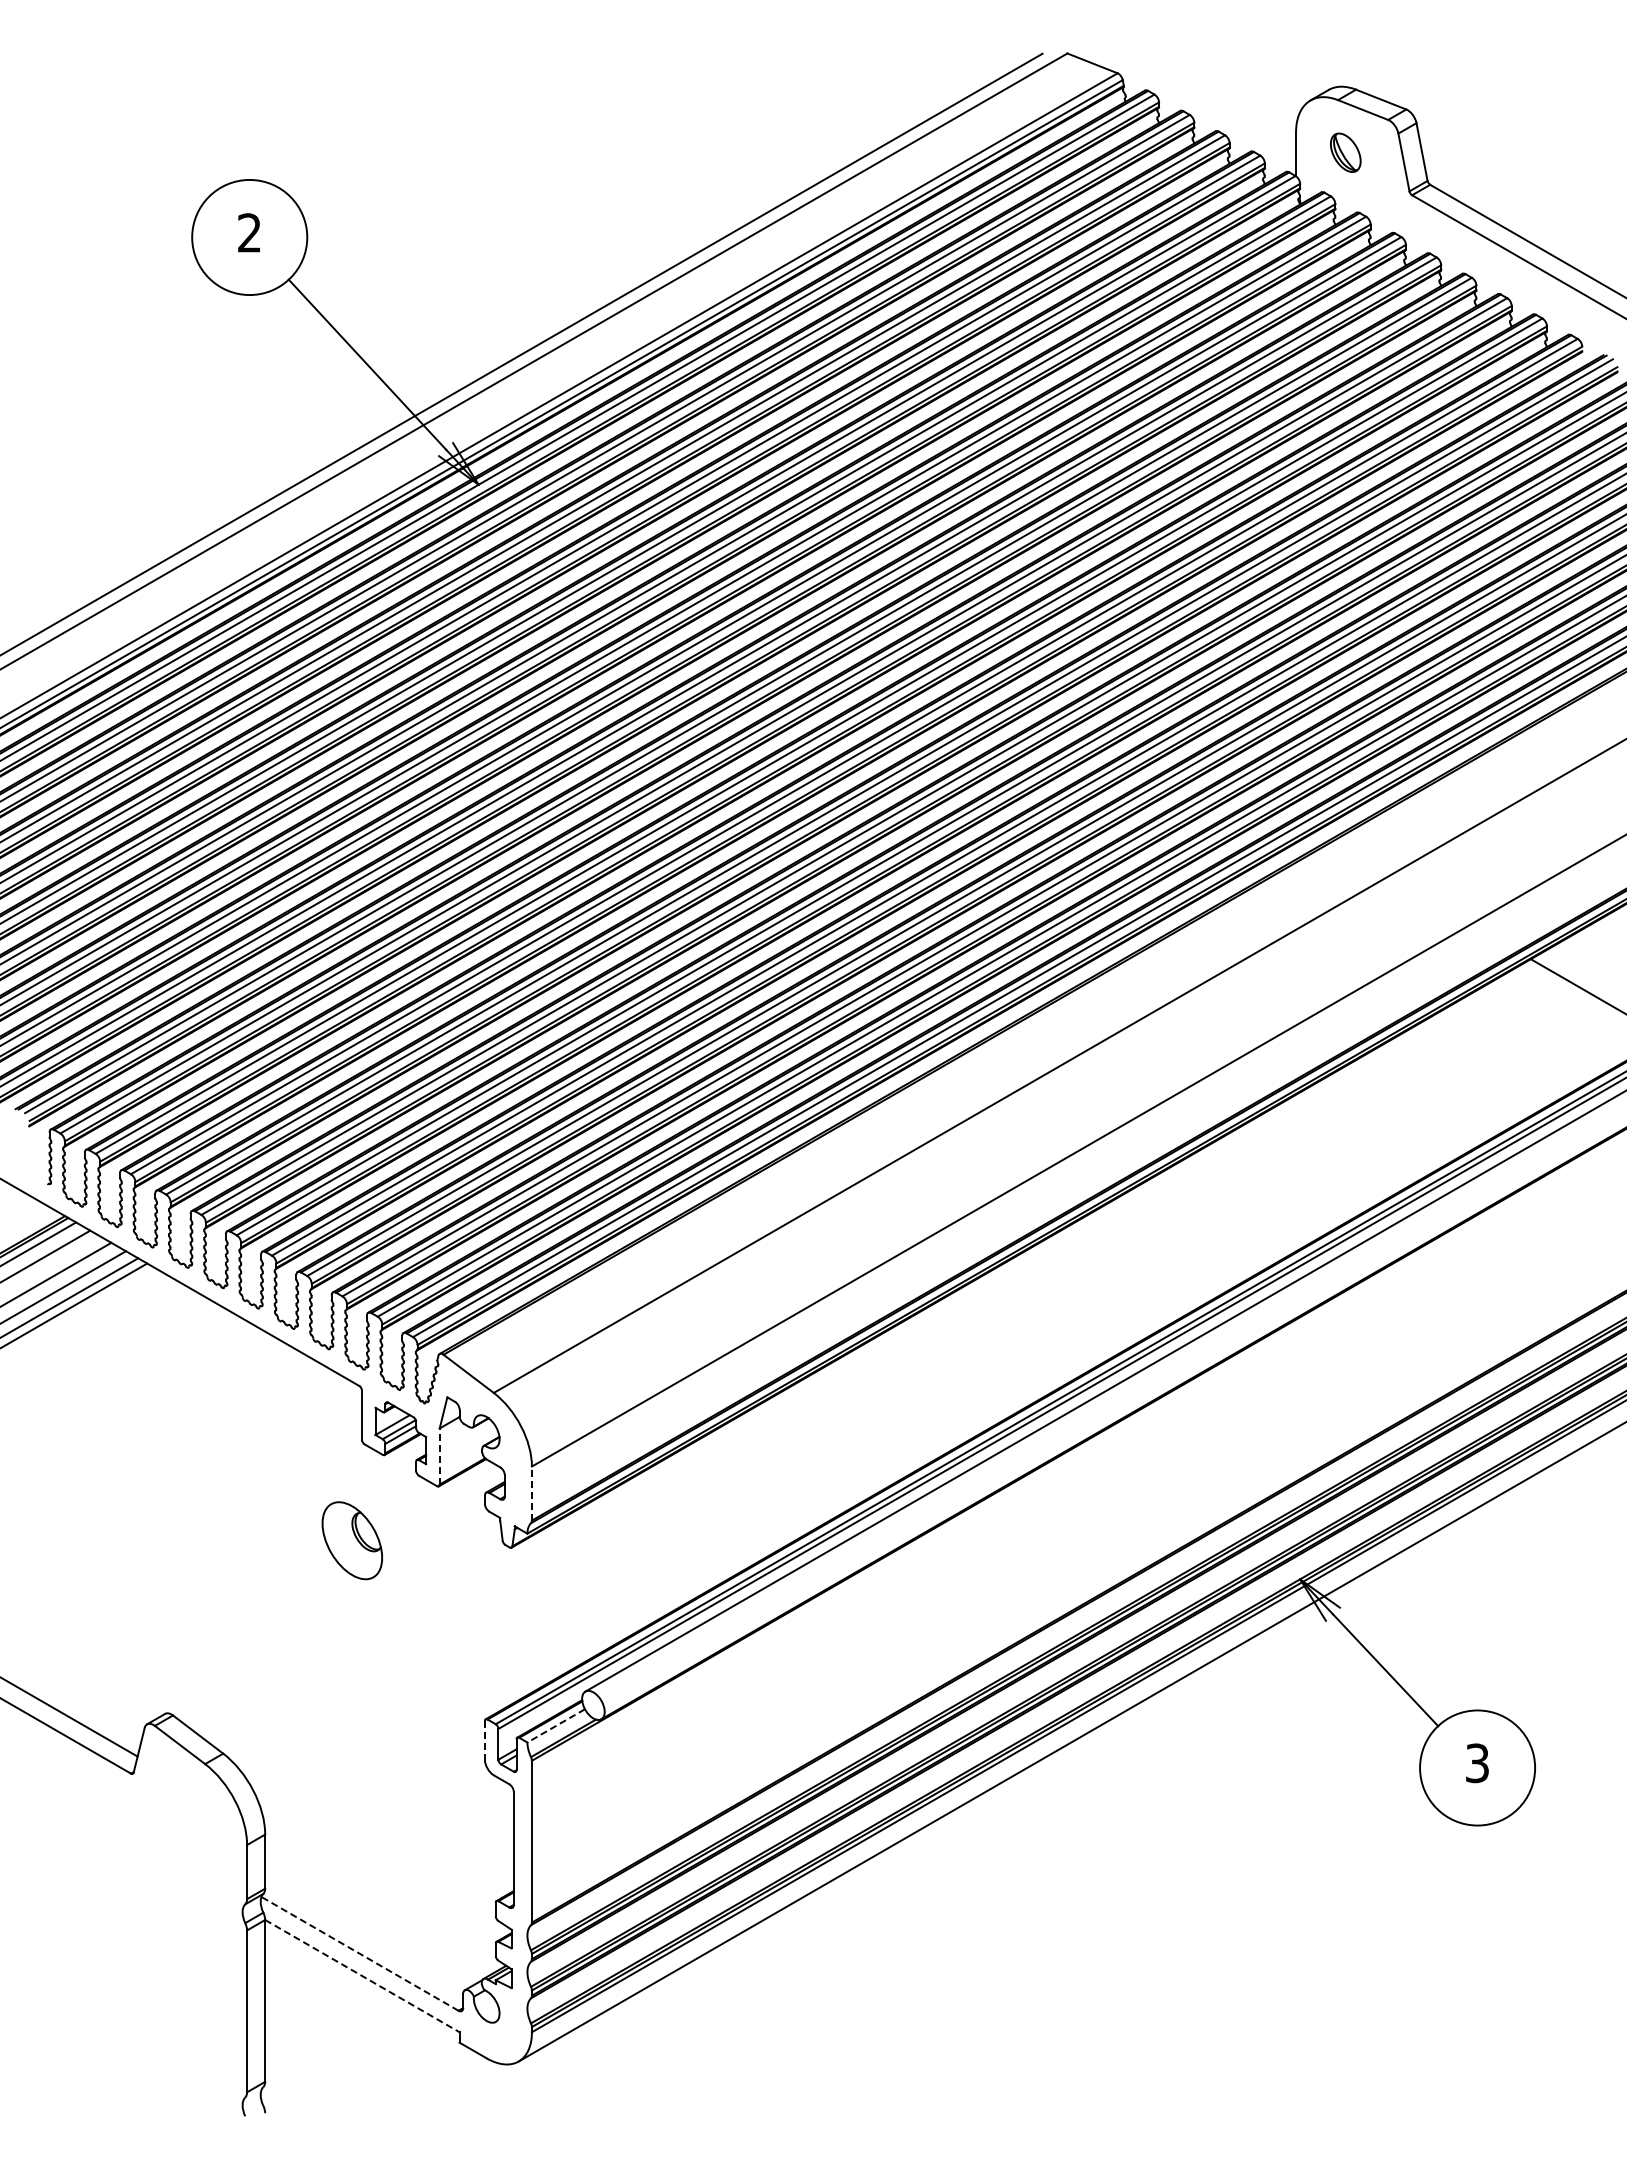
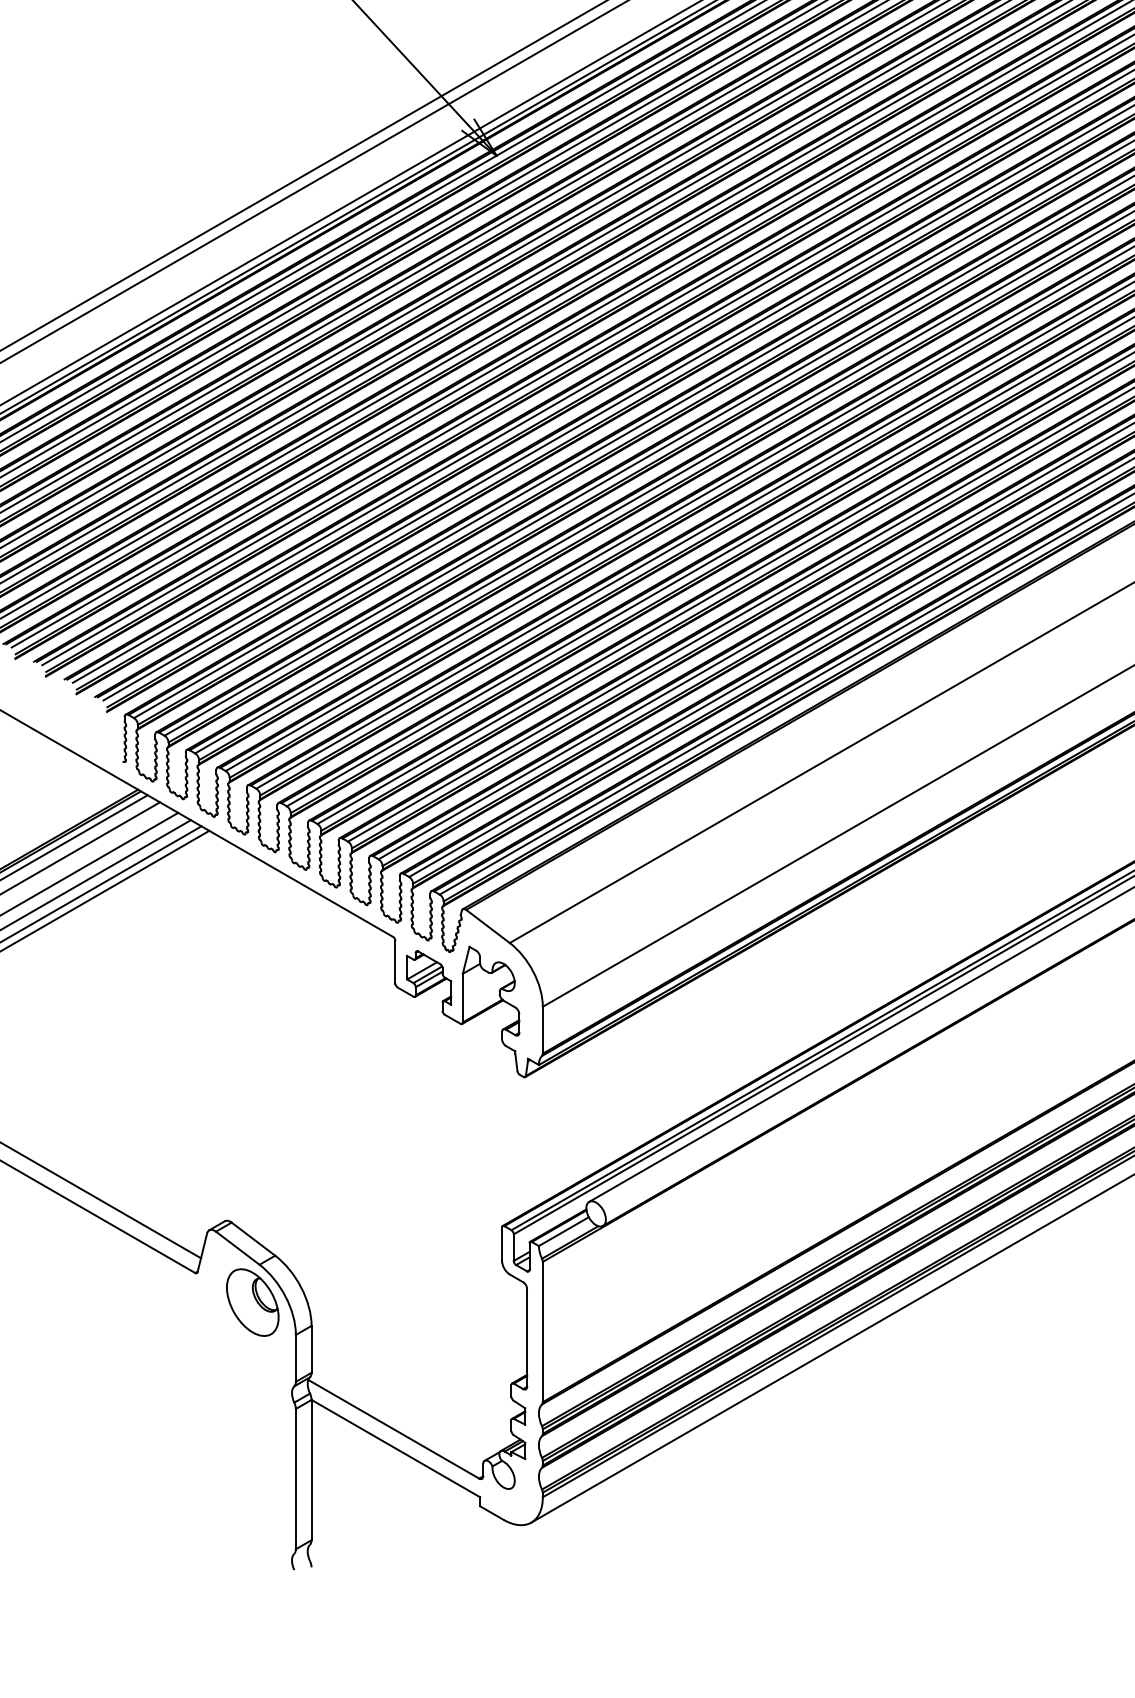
line: (439, 1456) -> (462, 998), dashed -> solid
line: (531, 1493) -> (542, 1030), dashed -> solid
part: (351, 1540) -> (252, 1302), moved
line: (555, 1726) -> (563, 1232), dashed -> solid
line: (484, 1740) -> (501, 1244), dashed -> solid
line: (360, 1953) -> (394, 1428), dashed -> solid
line: (362, 1976) -> (395, 1448), dashed -> solid

